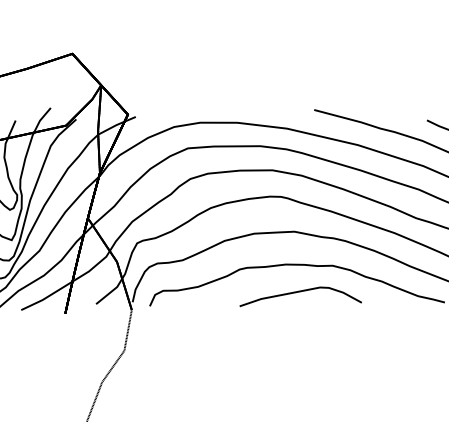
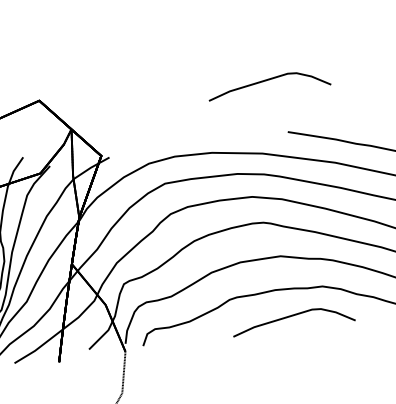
part: (300, 61) -> (269, 84), added

